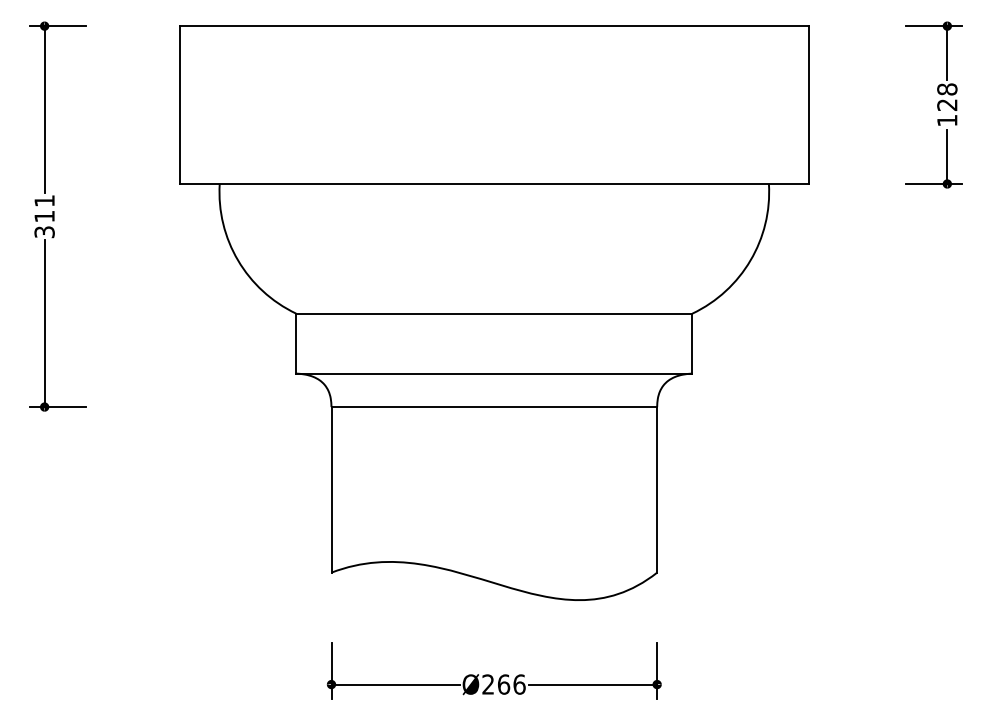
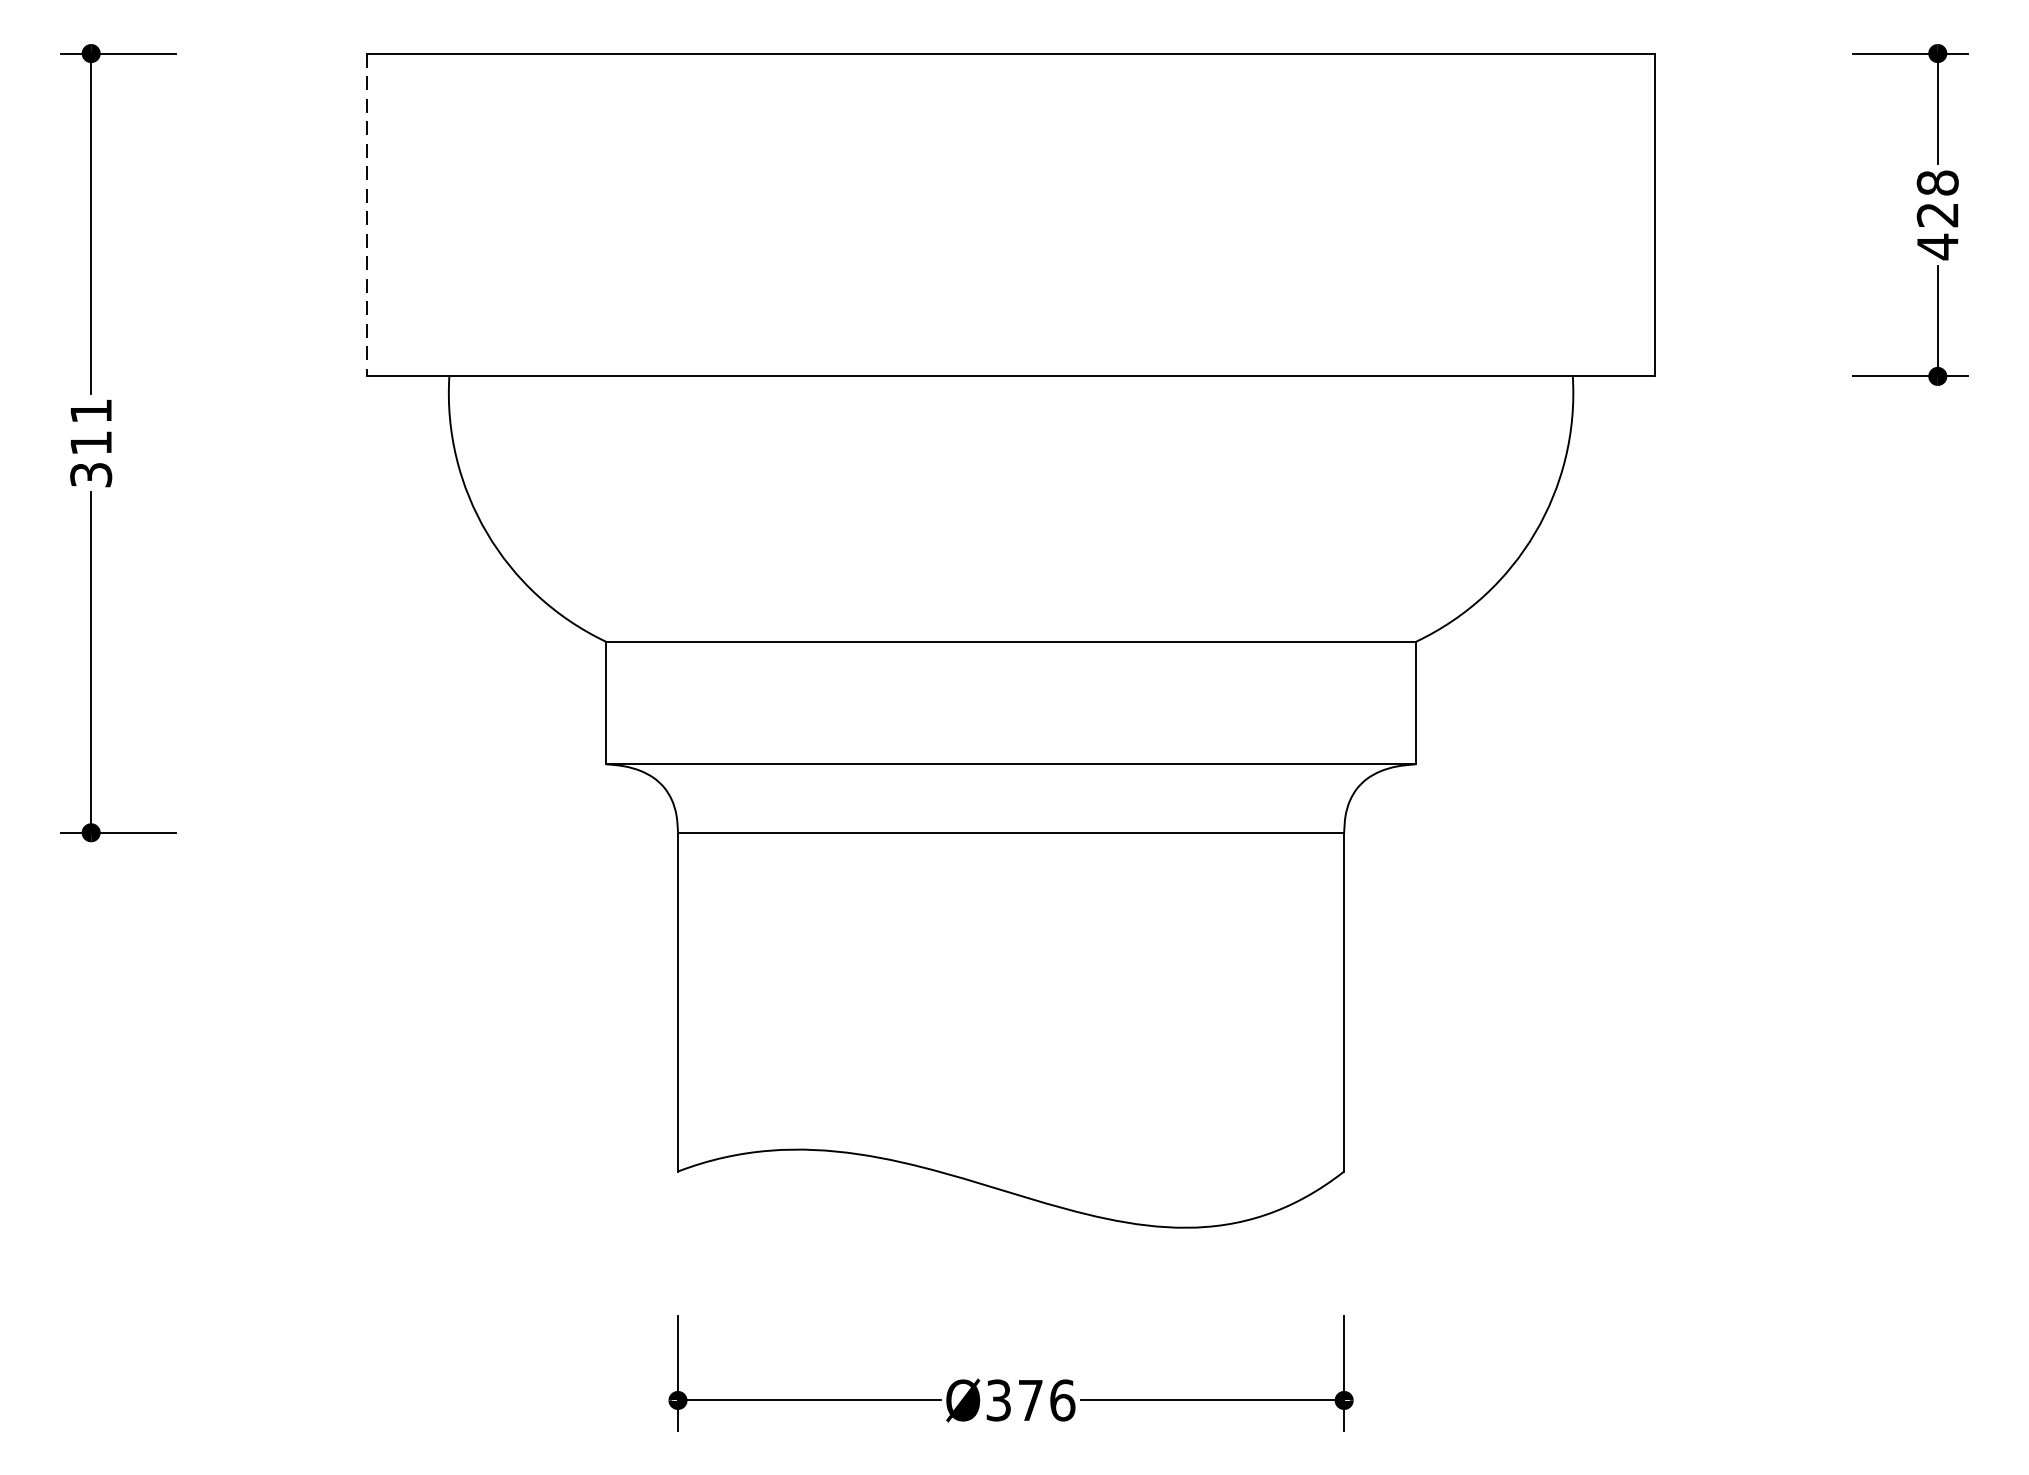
line: (179, 105) -> (367, 215), solid -> dashed
text: (947, 120) -> (1938, 246), 128 -> 428
text: (496, 684) -> (1015, 1400), Ø266 -> Ø376

